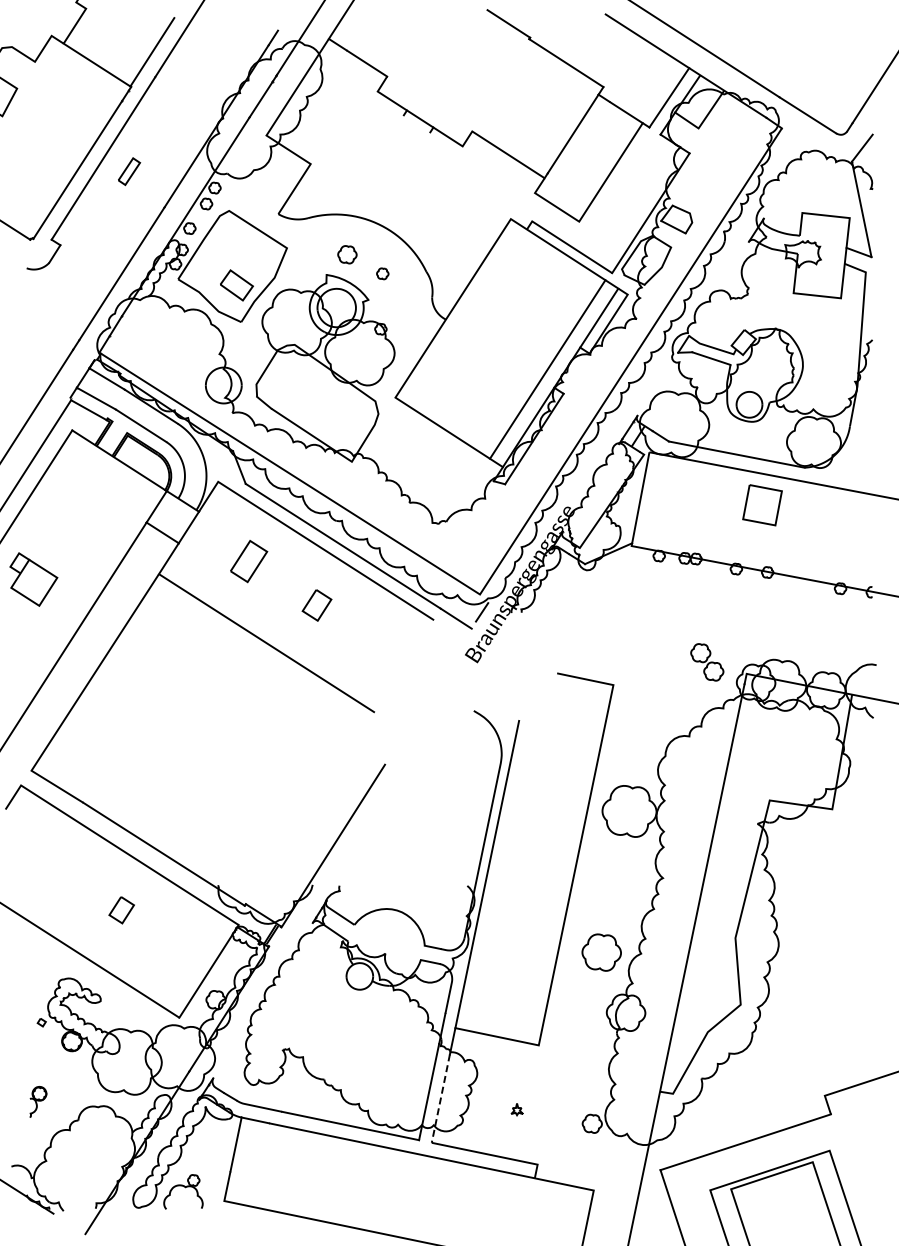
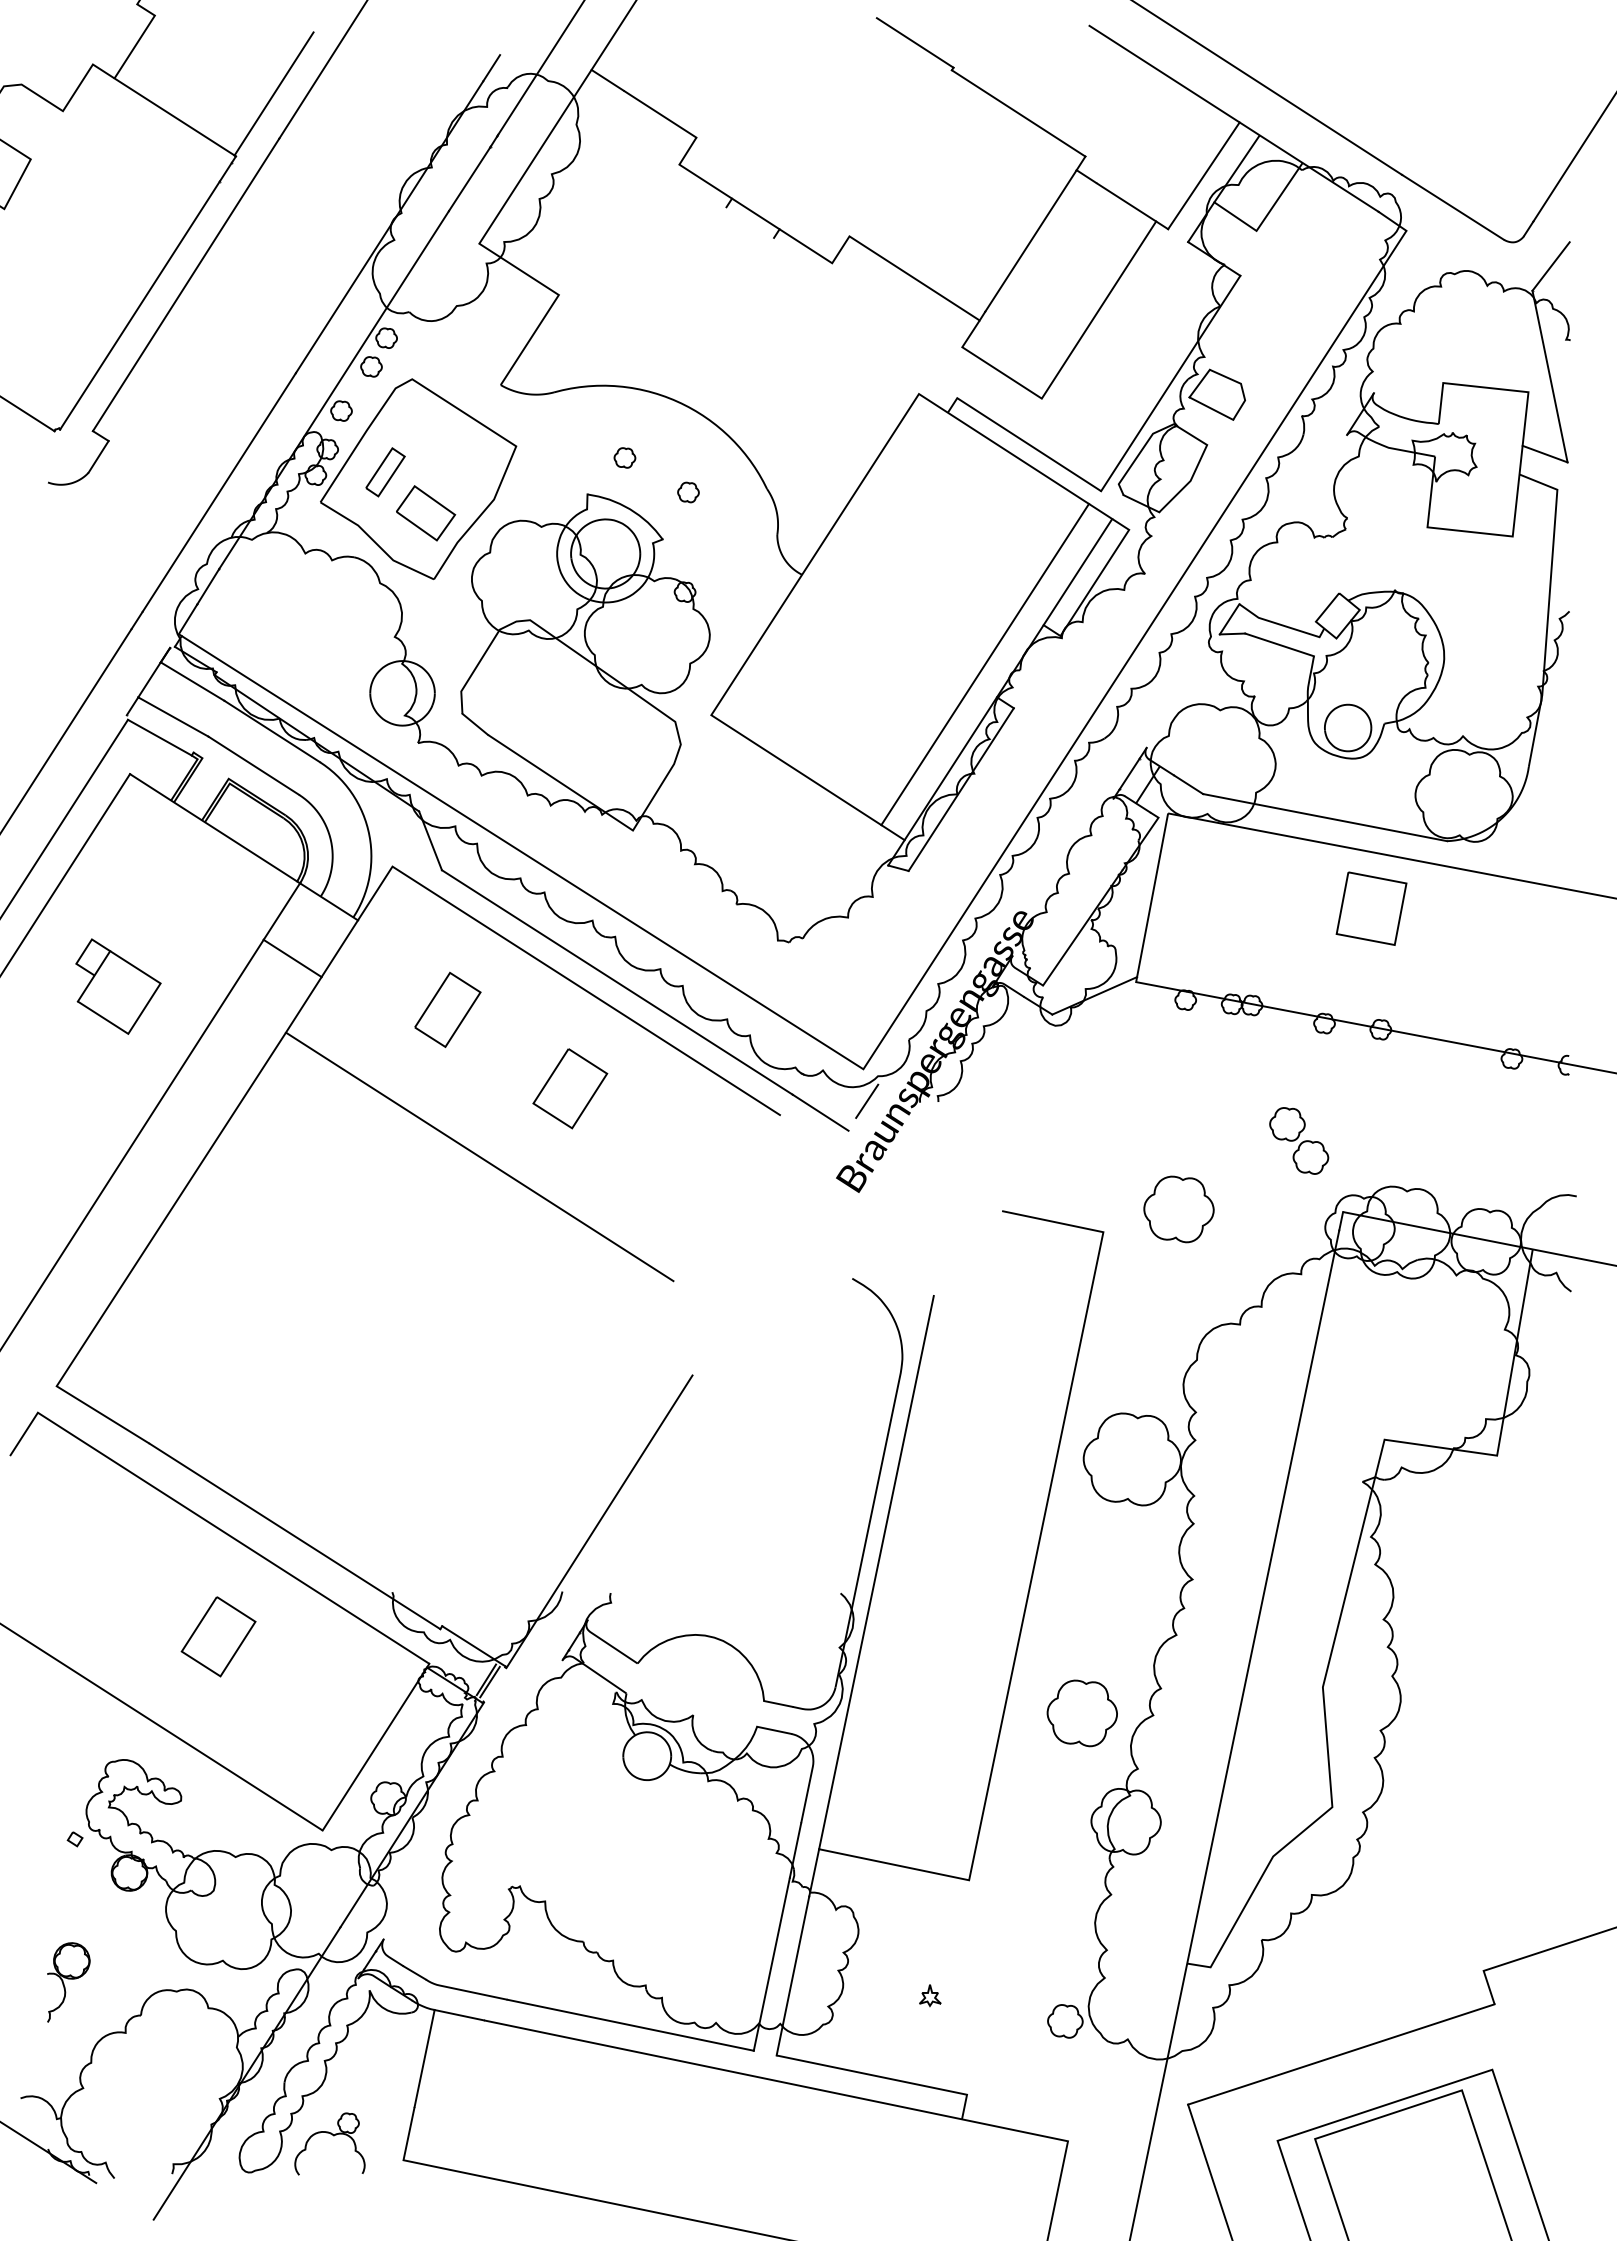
part: (129, 171) -> (385, 472), moved
part: (347, 254) -> (625, 457), size x0.62
part: (33, 579) -> (117, 986), moved
part: (316, 605) -> (569, 1089), size x1.43
part: (707, 662) -> (1299, 1141), moved
part: (655, 672) -> (1179, 1209), added
part: (121, 910) -> (218, 1637), size x1.67
line: (440, 1099) -> (792, 1977), dashed -> solid
part: (38, 1101) -> (69, 1981), size x1.43

